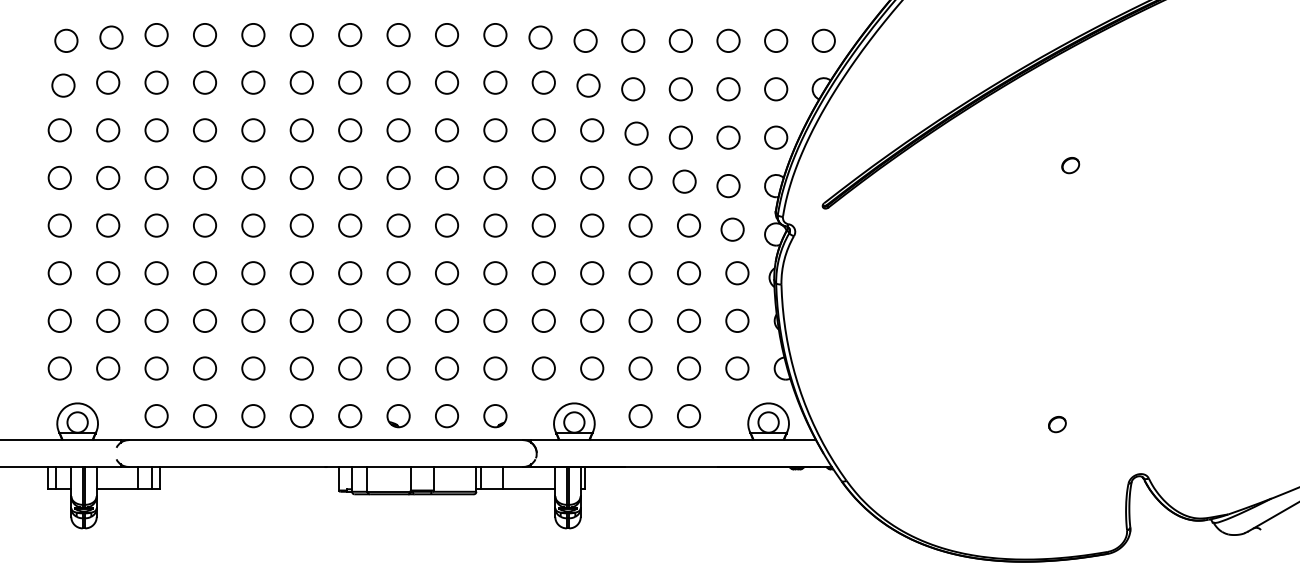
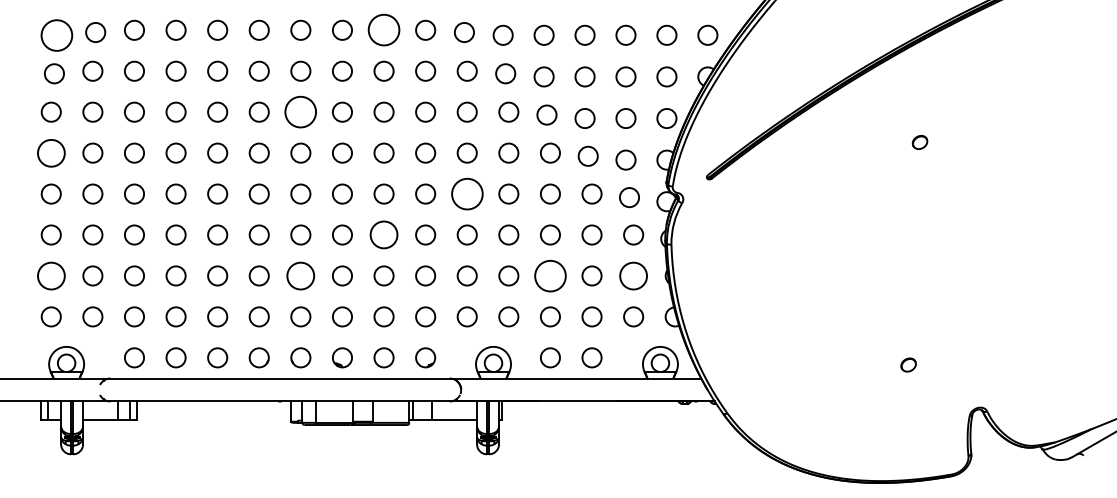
circle: (446, 35) -> (383, 30), size x1.6
circle: (66, 40) -> (57, 35), size x1.6
circle: (350, 130) -> (301, 112), size x1.6
circle: (59, 177) -> (51, 152), size x1.4
circle: (543, 225) -> (466, 193), size x1.6
circle: (446, 273) -> (383, 235), size x1.4
circle: (59, 320) -> (51, 275), size x1.4
circle: (350, 320) -> (301, 275), size x1.4
circle: (640, 320) -> (550, 275), size x1.6
circle: (737, 320) -> (633, 275), size x1.4

